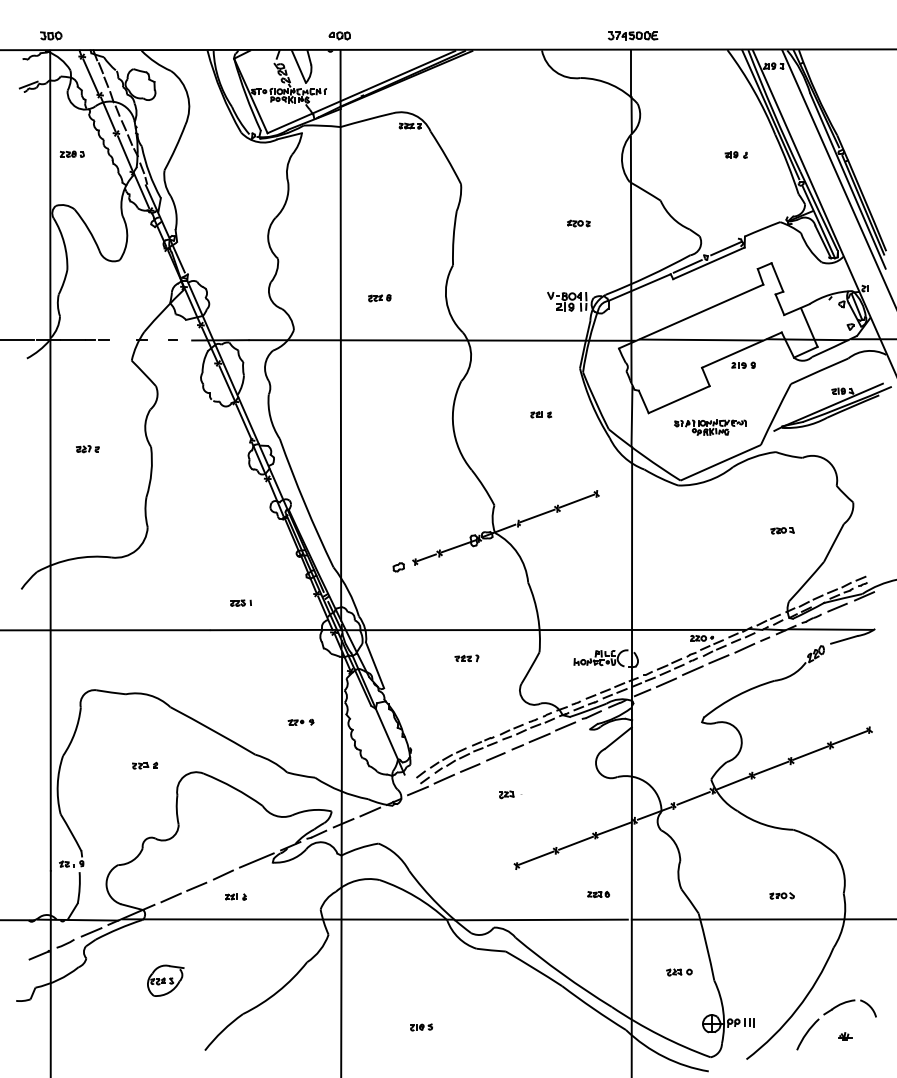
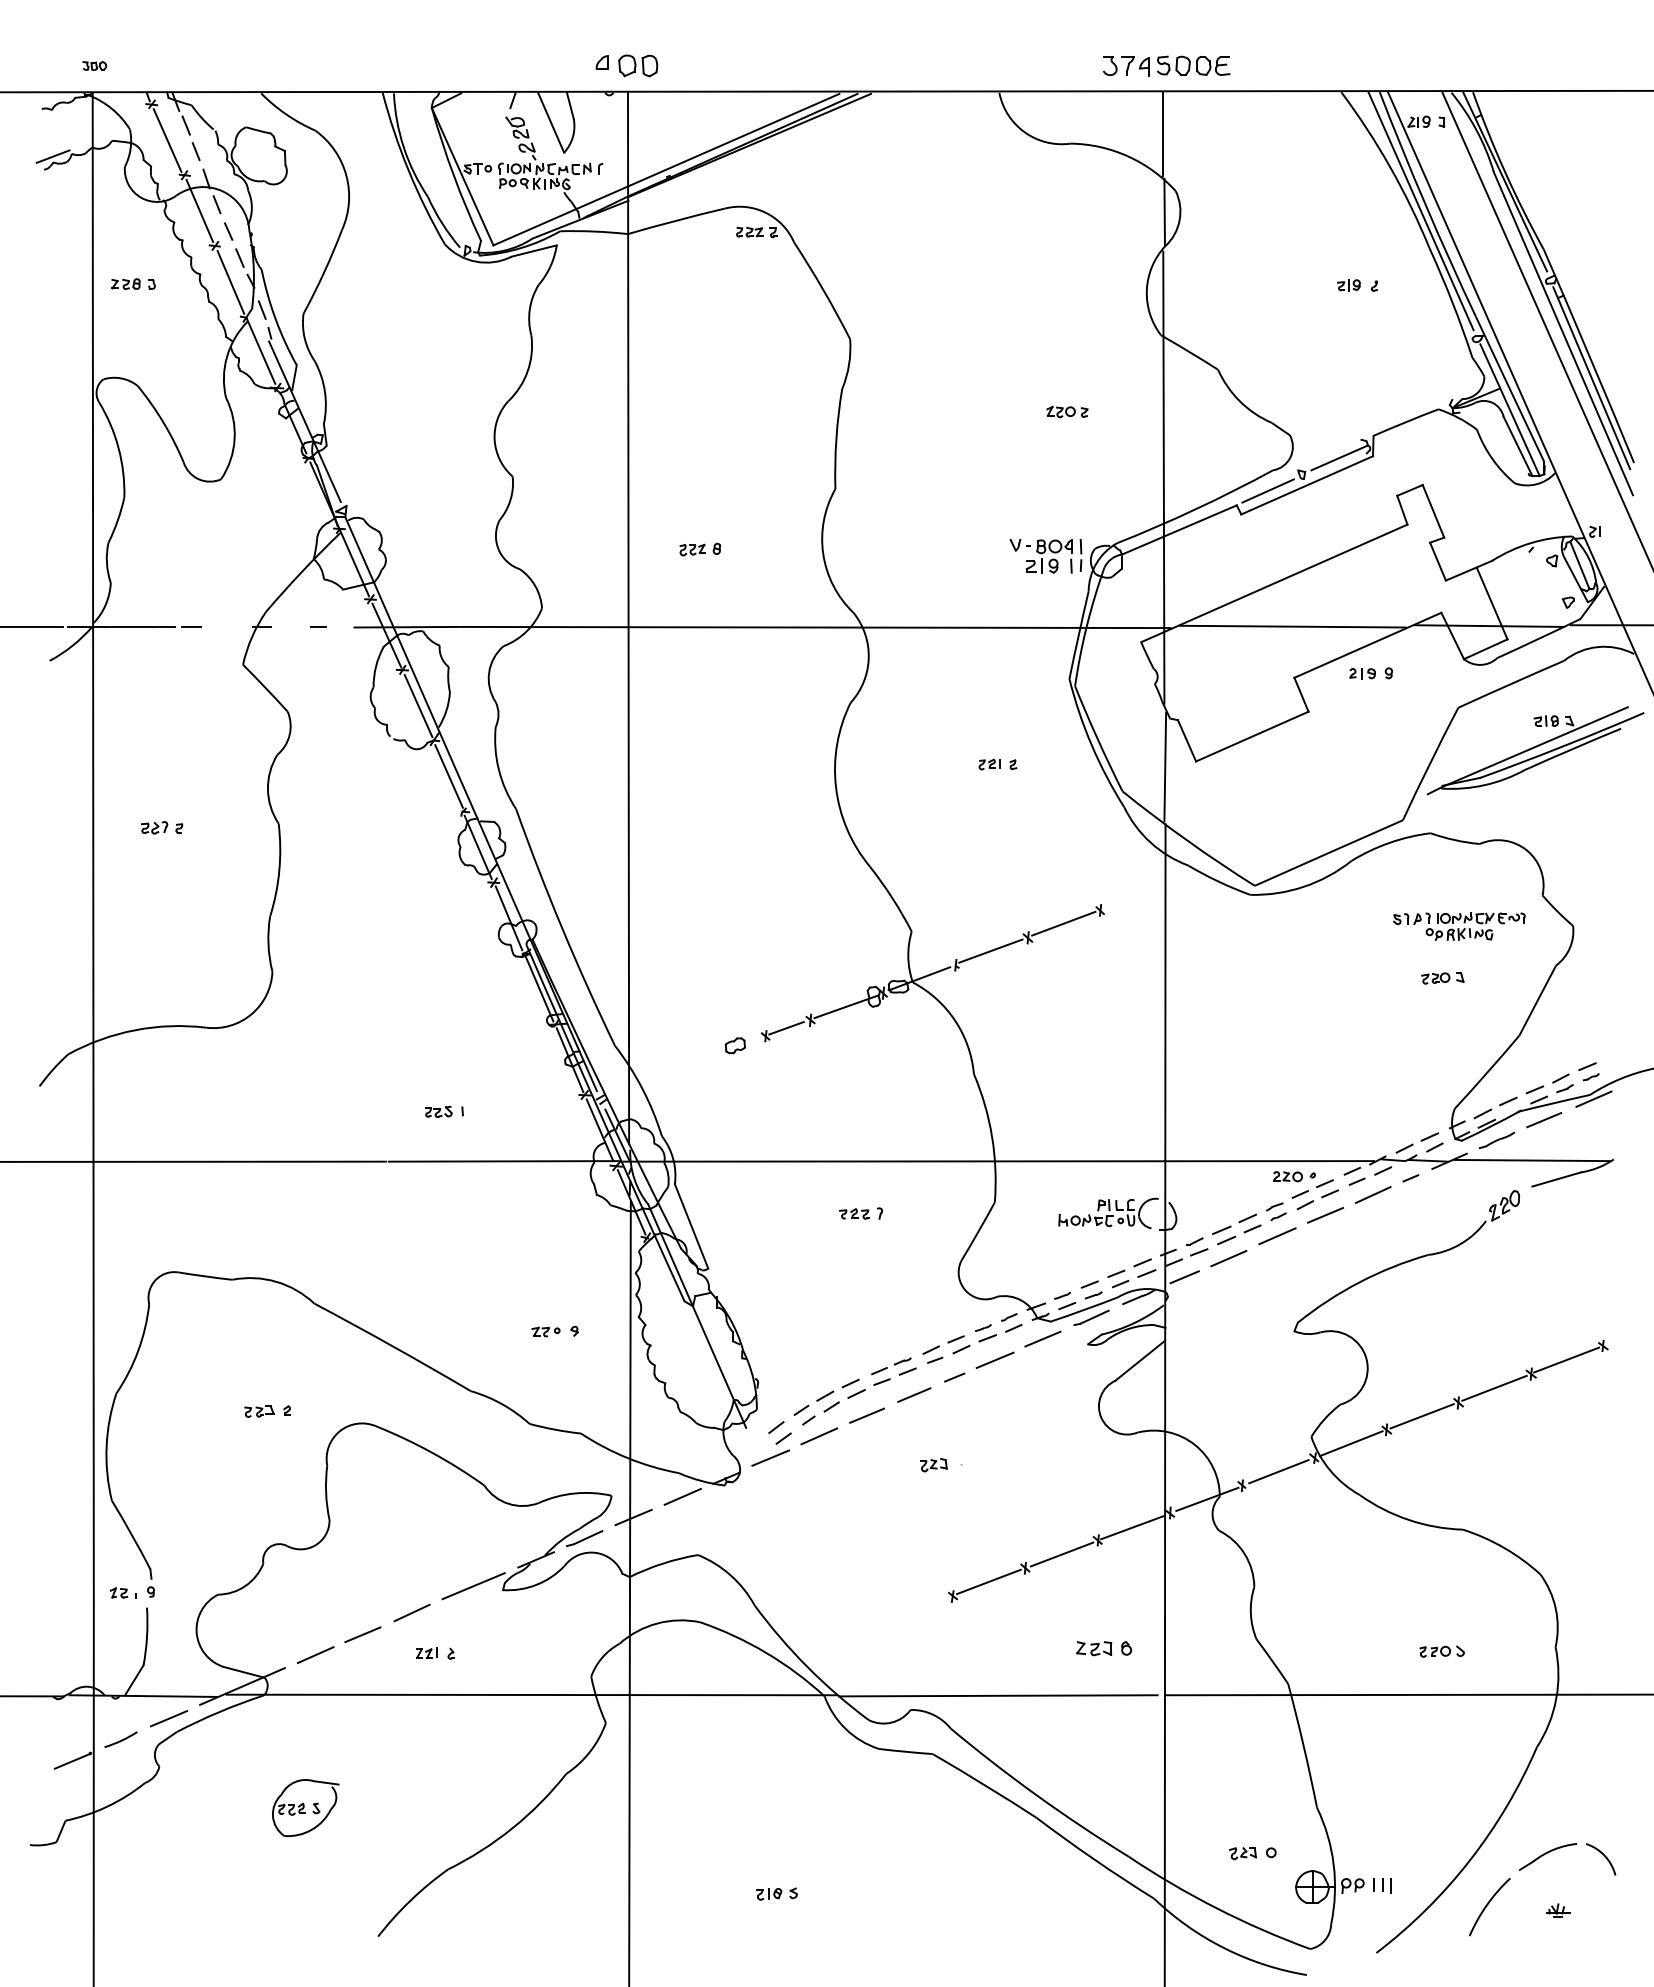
part: (51, 35) -> (95, 65), size x0.6
part: (339, 35) -> (626, 65), size x1.6
part: (633, 35) -> (1168, 65), size x1.4
part: (710, 427) -> (1459, 926), moved
part: (598, 894) -> (1103, 1648), size x1.4
part: (679, 972) -> (1252, 1853), moved

